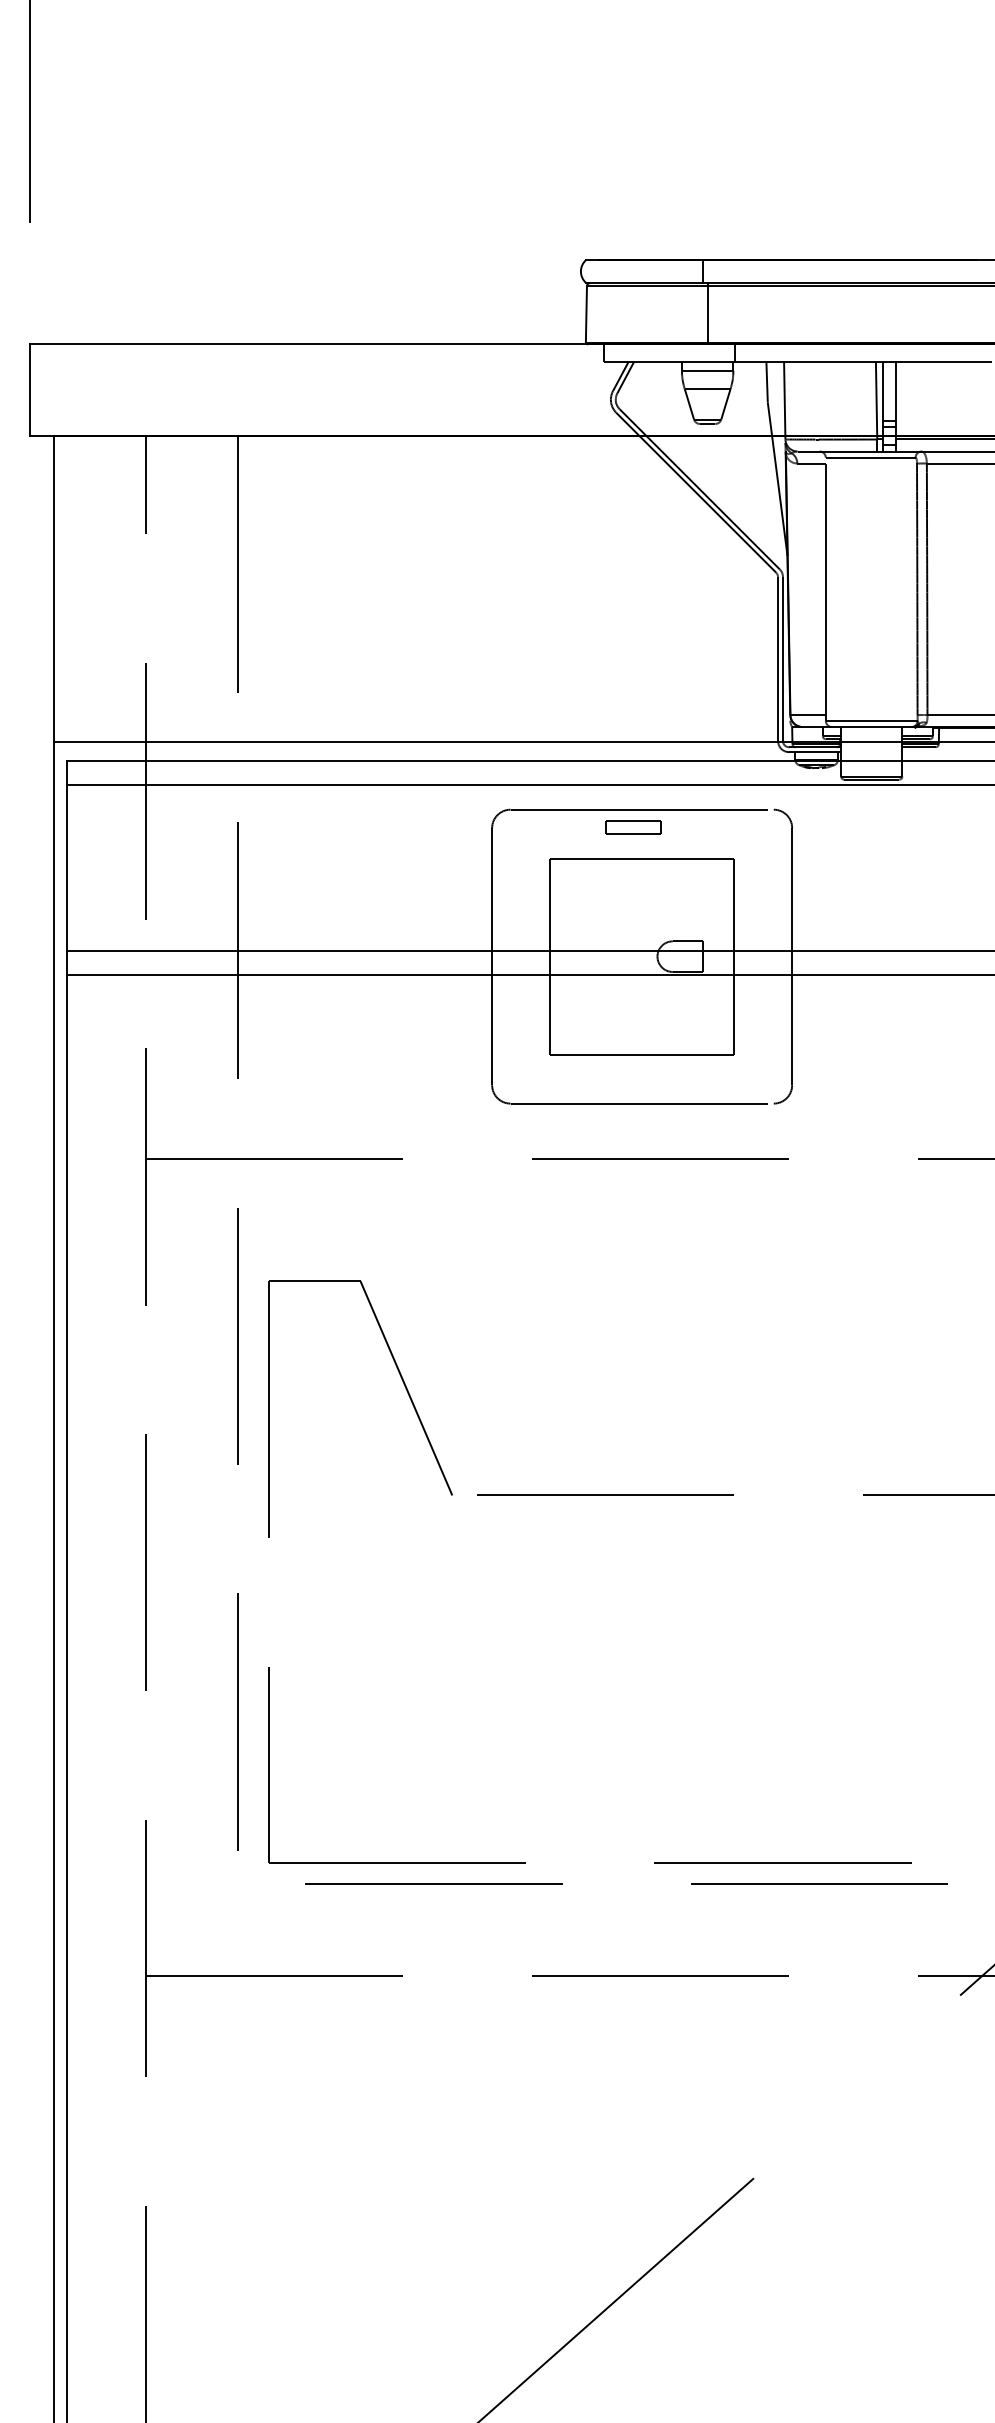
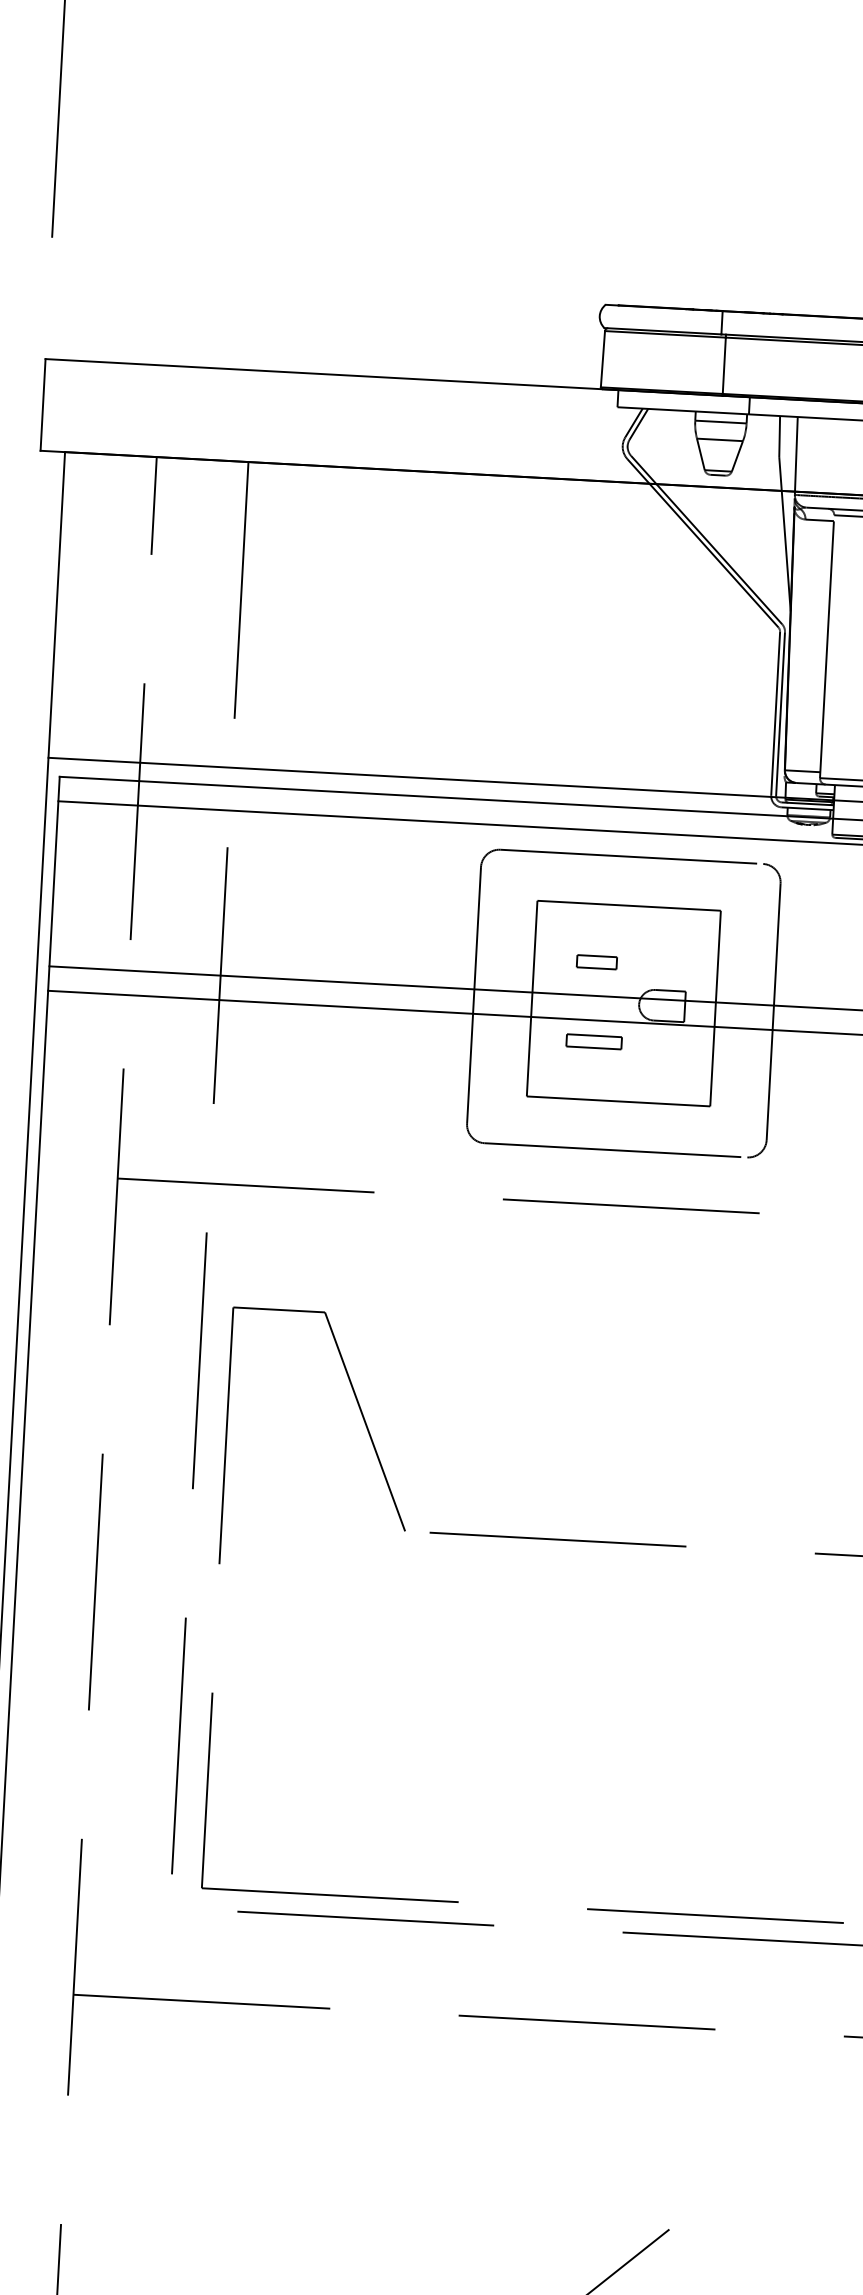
part: (633, 827) -> (594, 1041), moved
part: (612, 916) -> (596, 961), added

